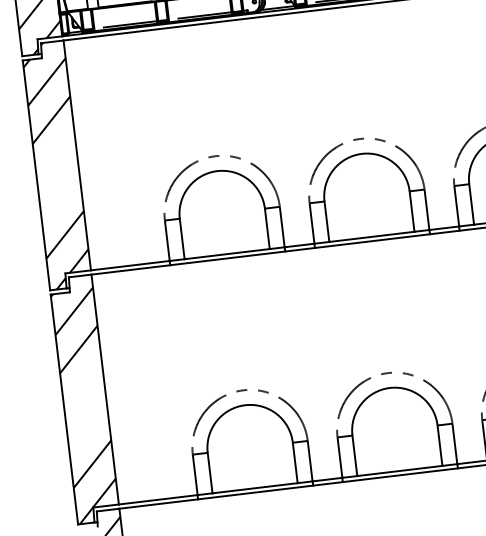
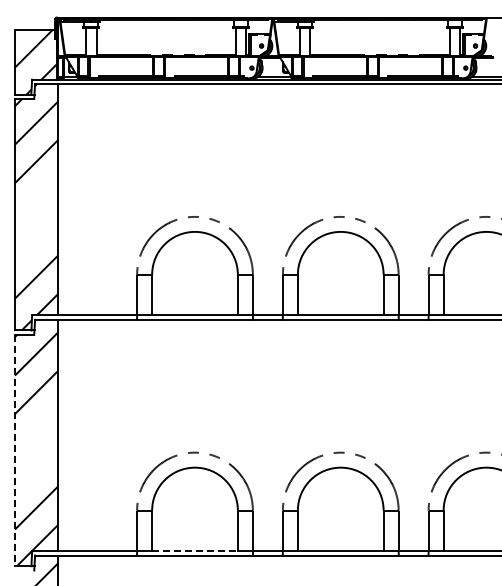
line: (63, 409) -> (14, 450), solid -> dashed
line: (255, 488) -> (195, 551), solid -> dashed

